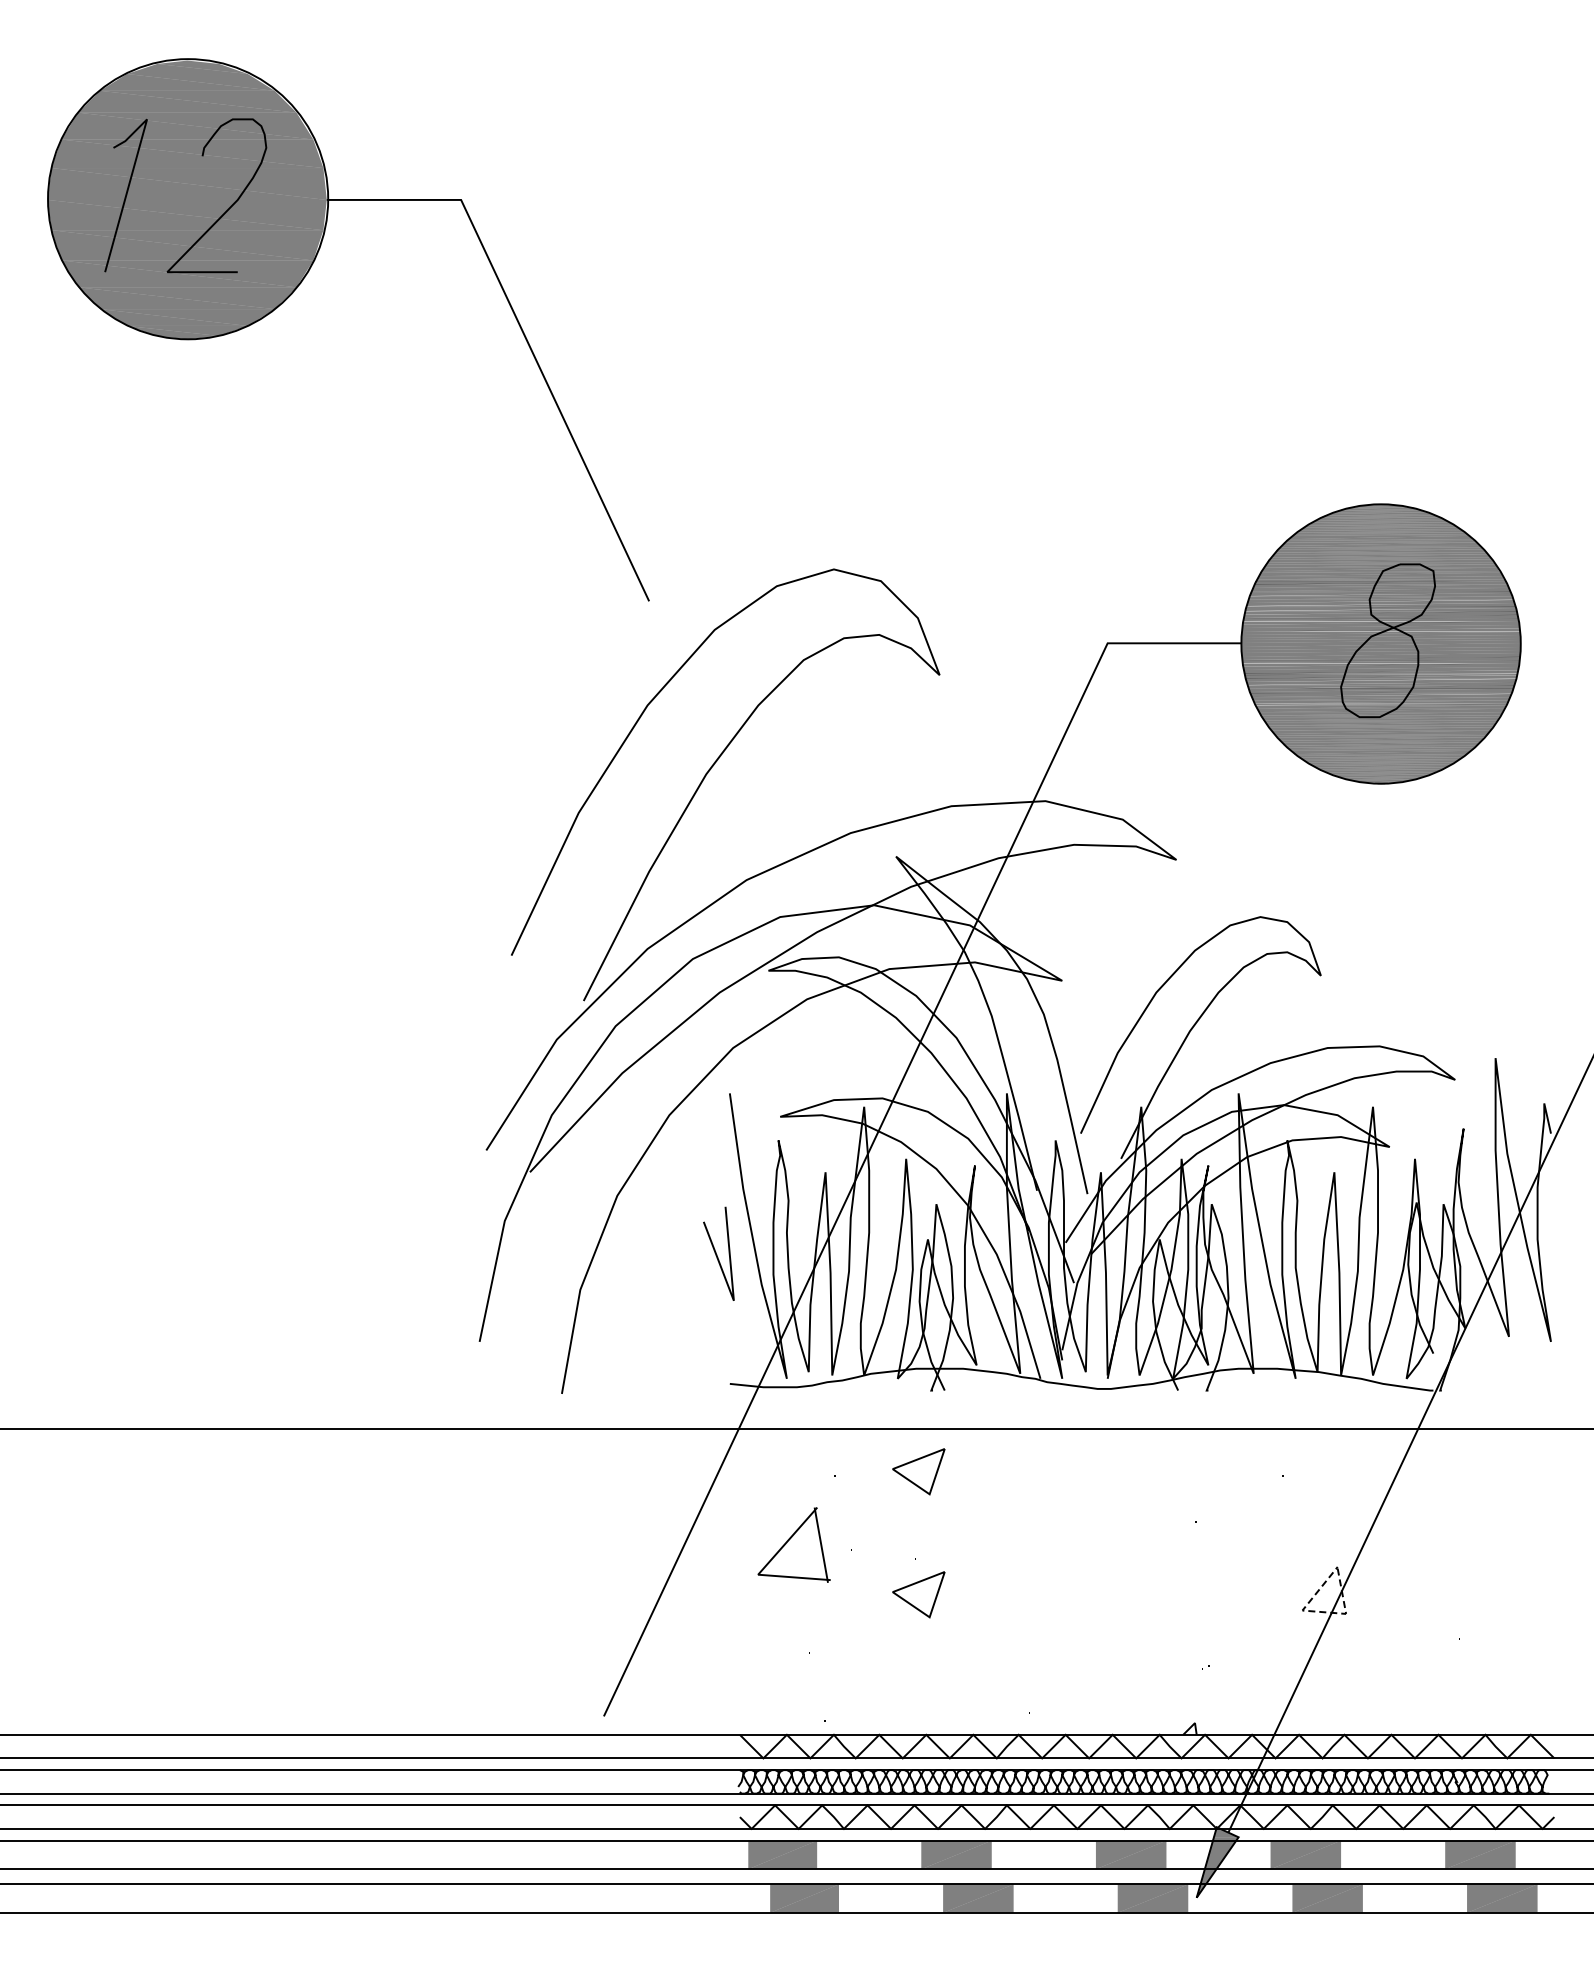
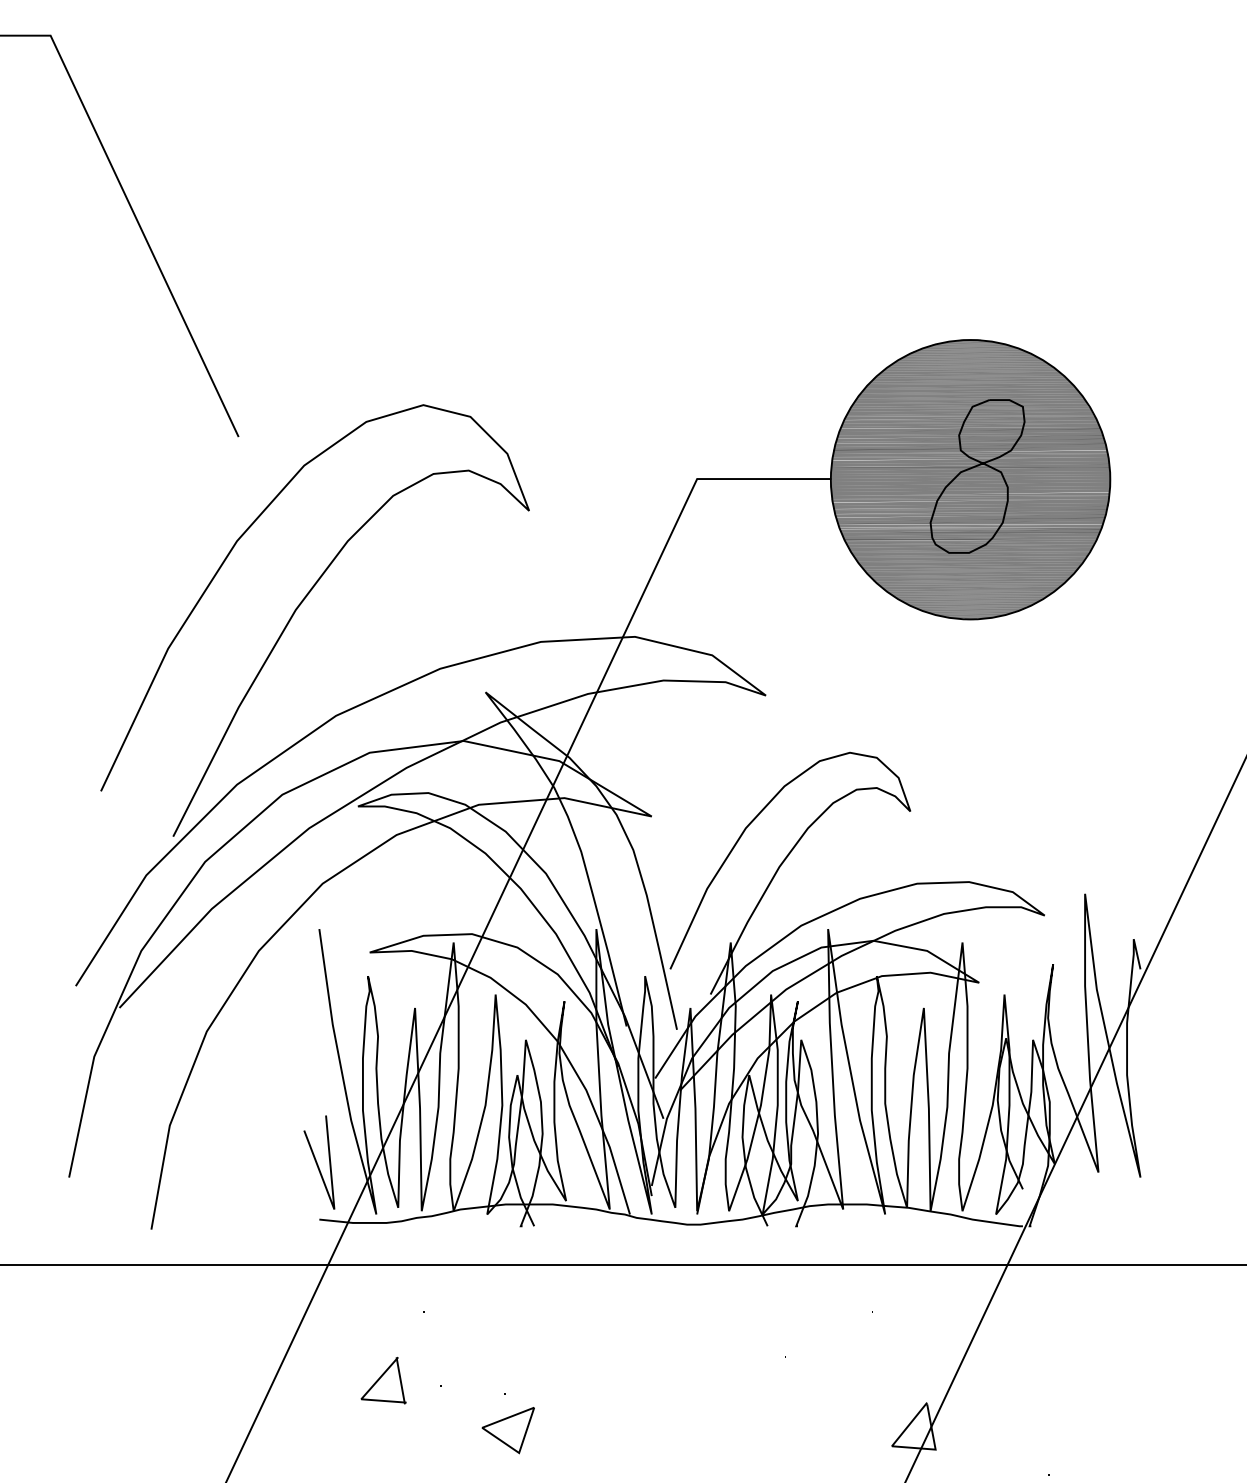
line: (717, 1254) -> (318, 1163), moved
part: (918, 1471) -> (508, 1307), removed
part: (794, 1544) -> (384, 1380), size x0.62
line: (1319, 1611) -> (909, 1447), dashed -> solid

